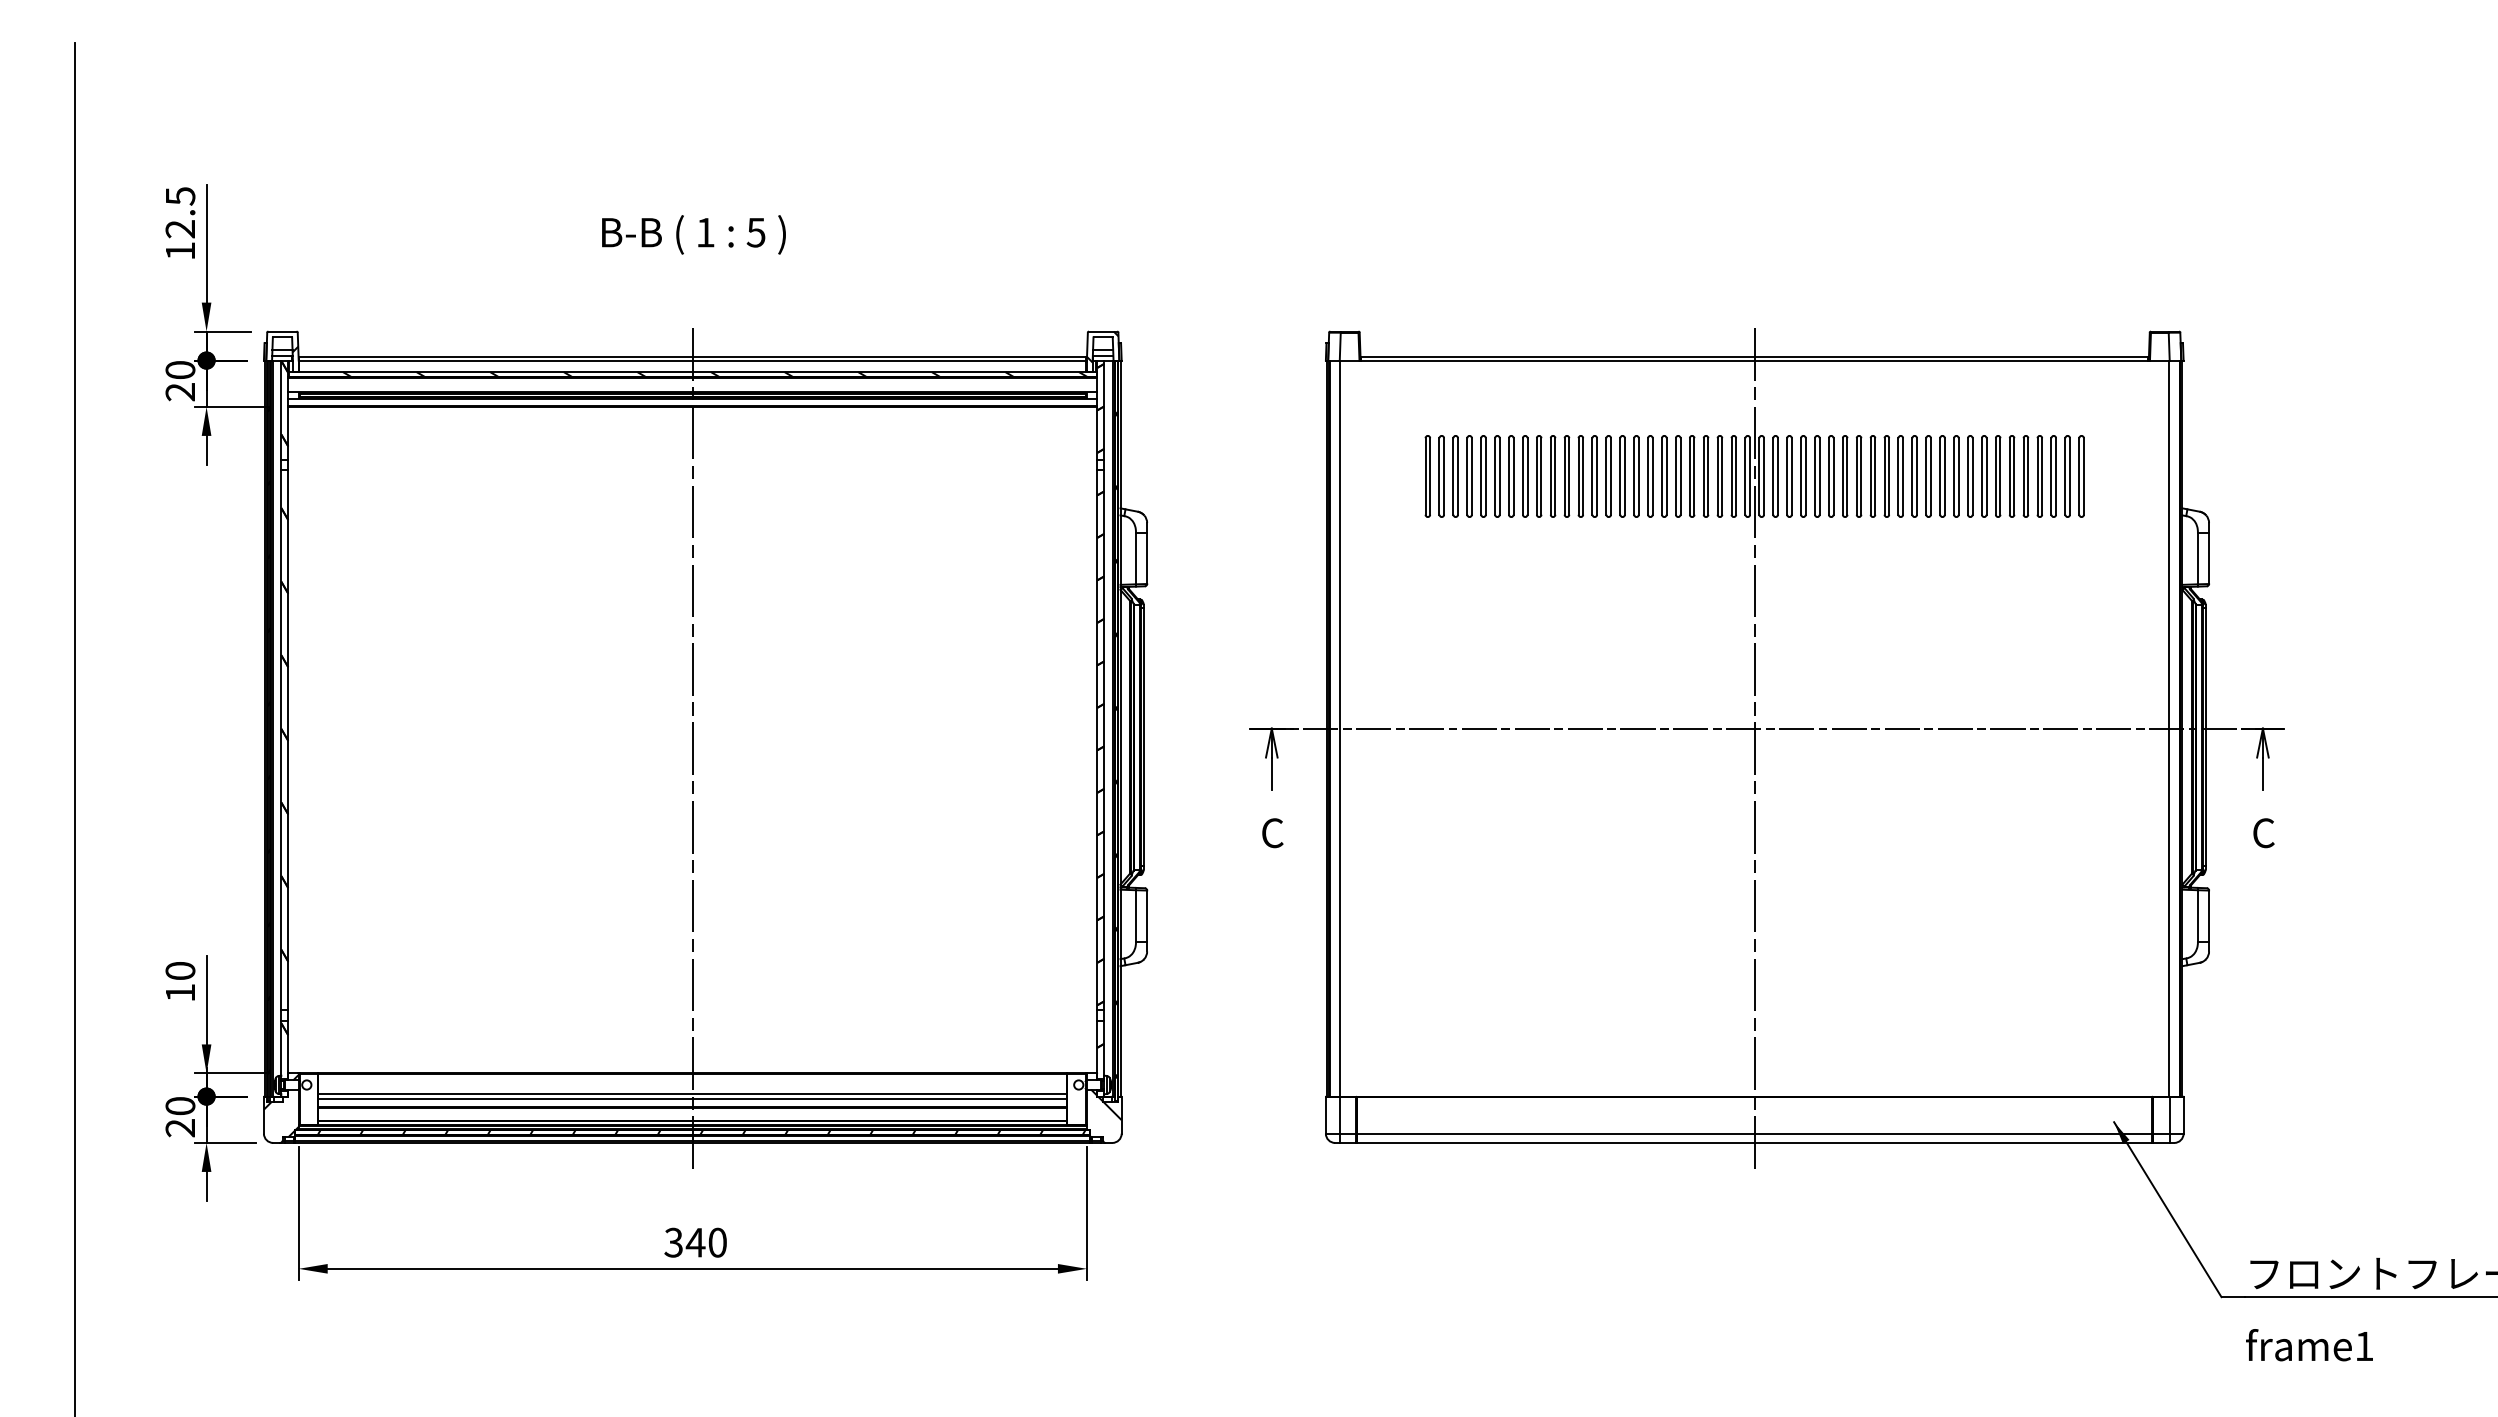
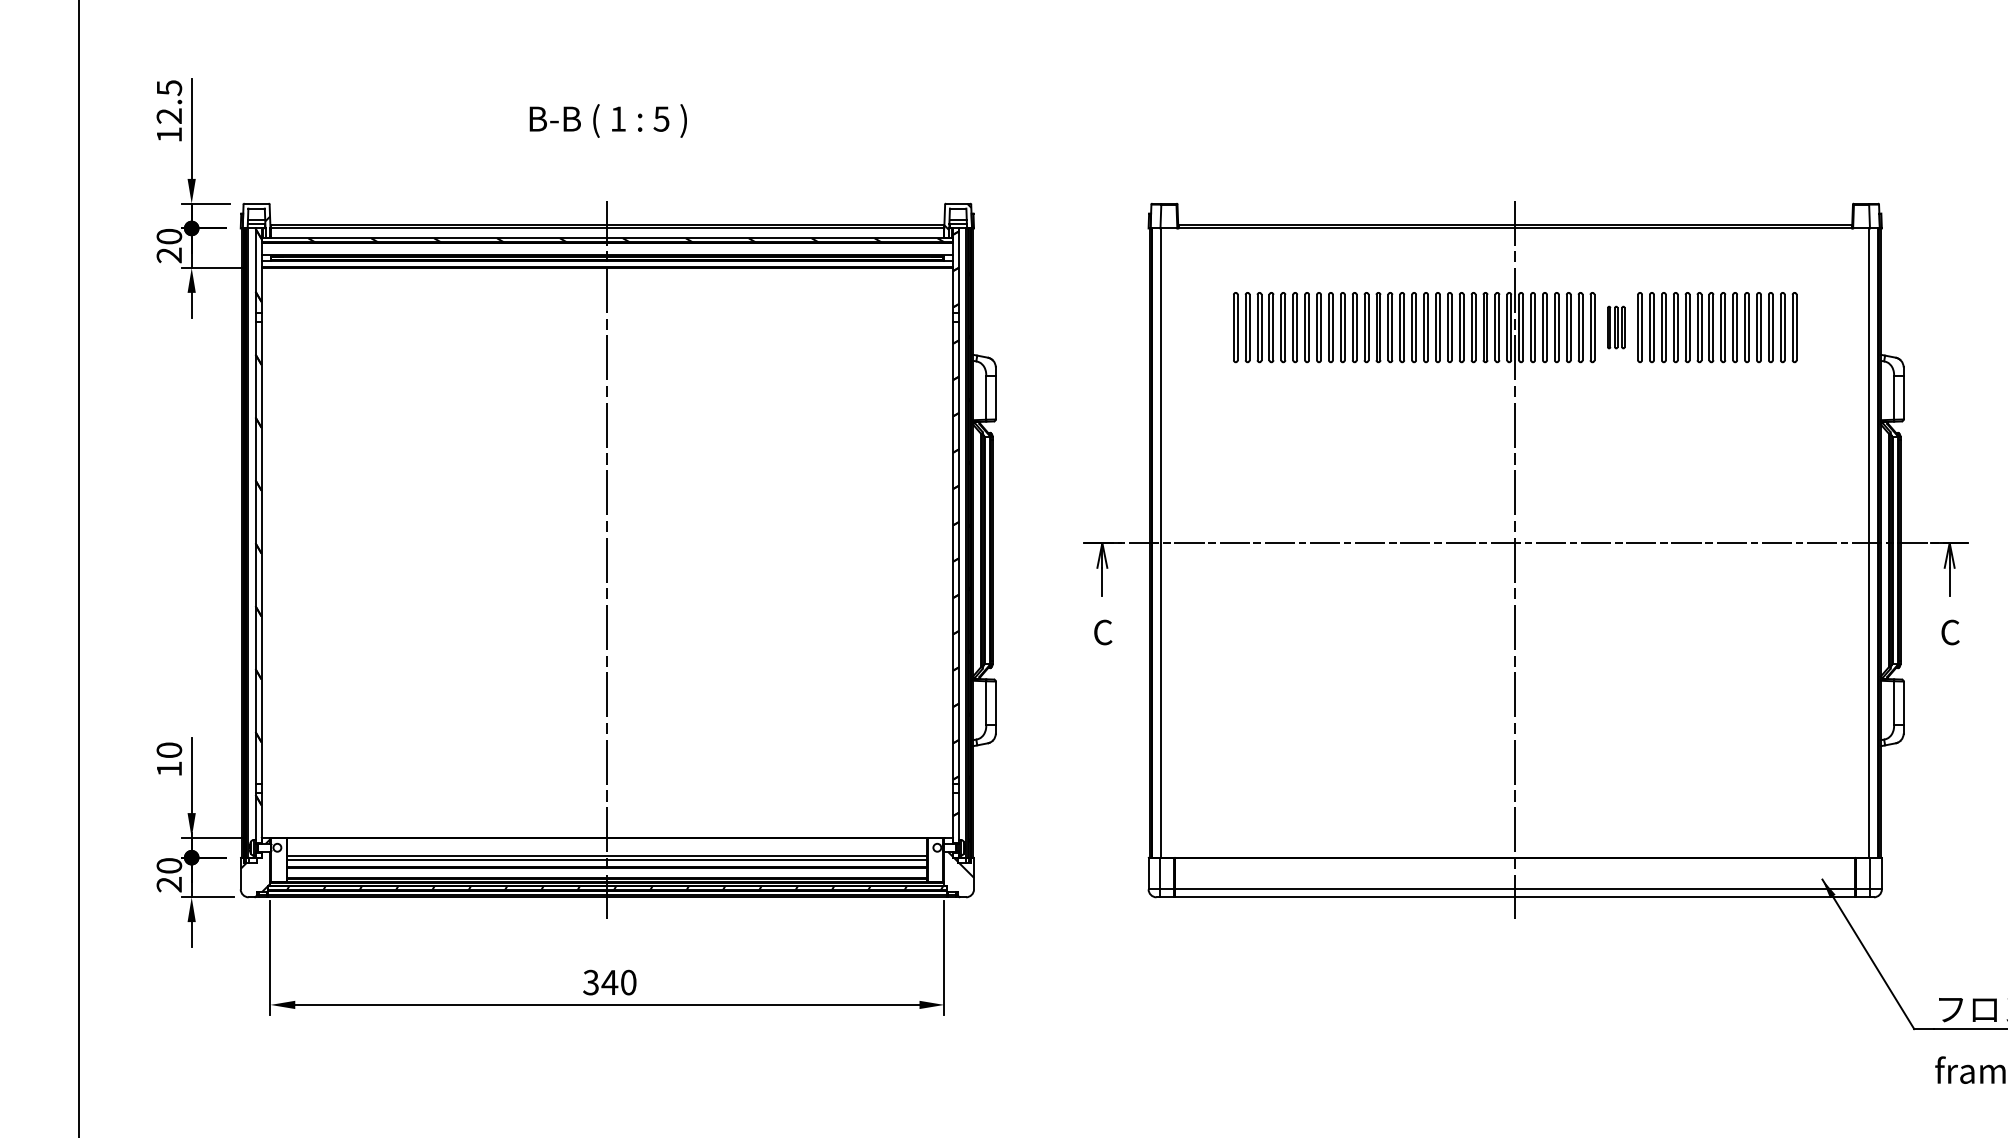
part: (1872, 476) -> (1615, 327), size x0.6

